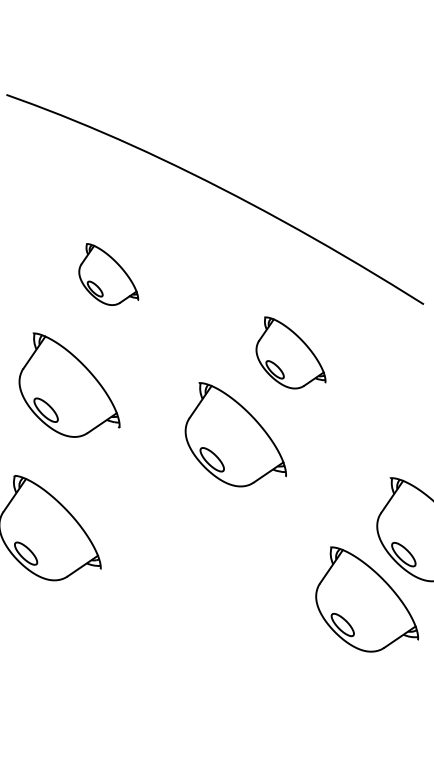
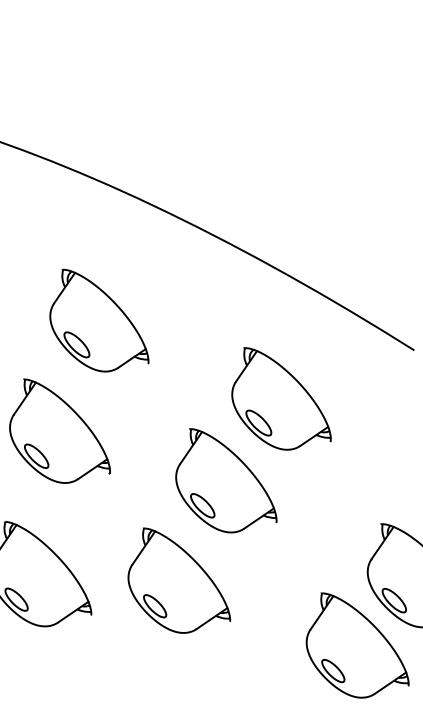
part: (108, 274) -> (99, 320), size x1.67
part: (290, 352) -> (281, 398), size x1.43
part: (188, 534) -> (179, 580), added

